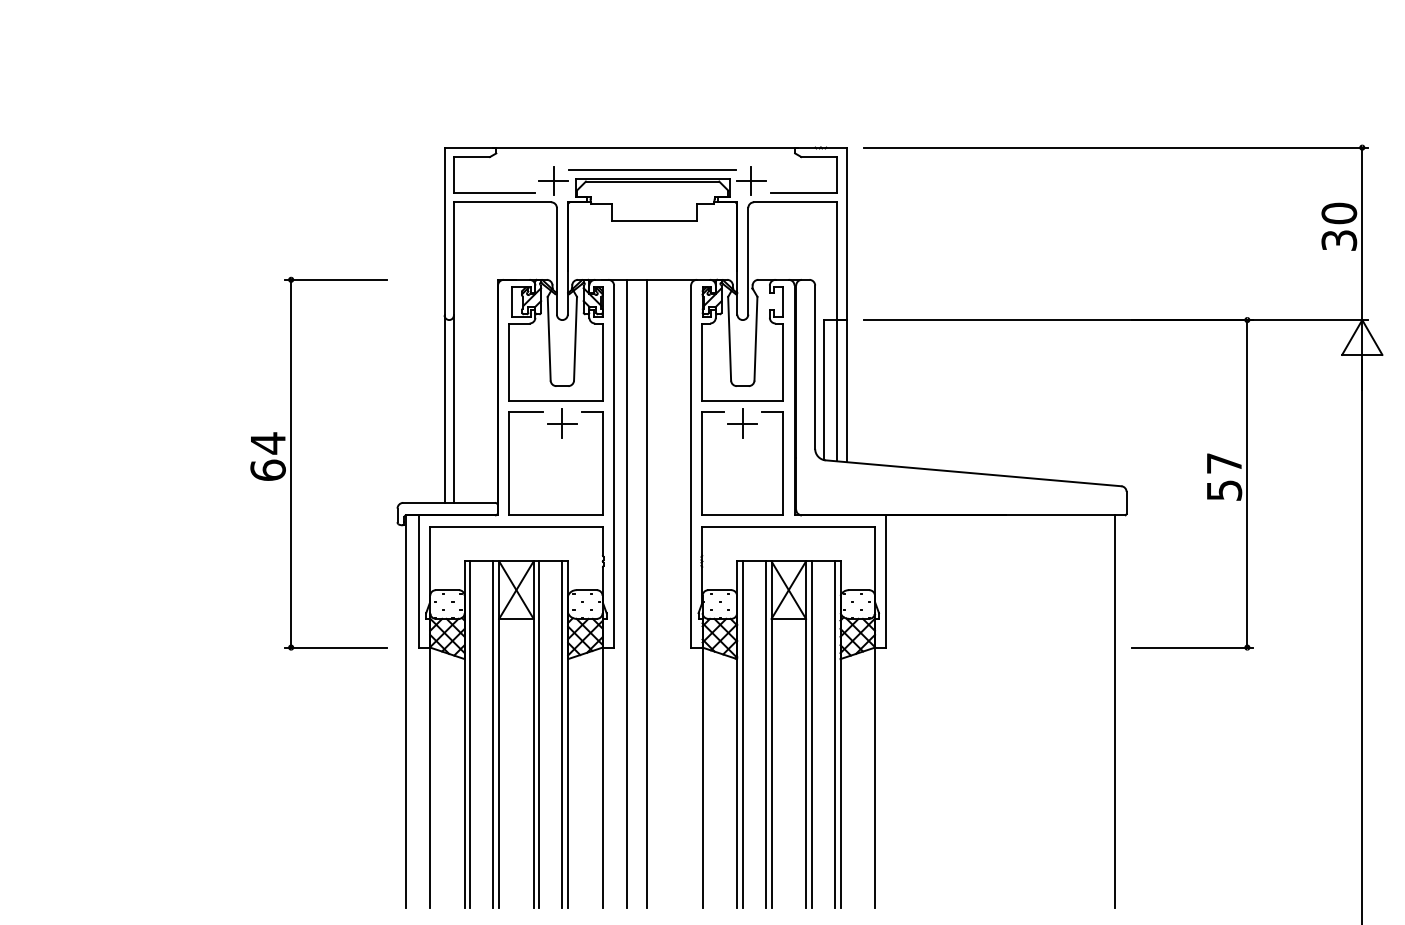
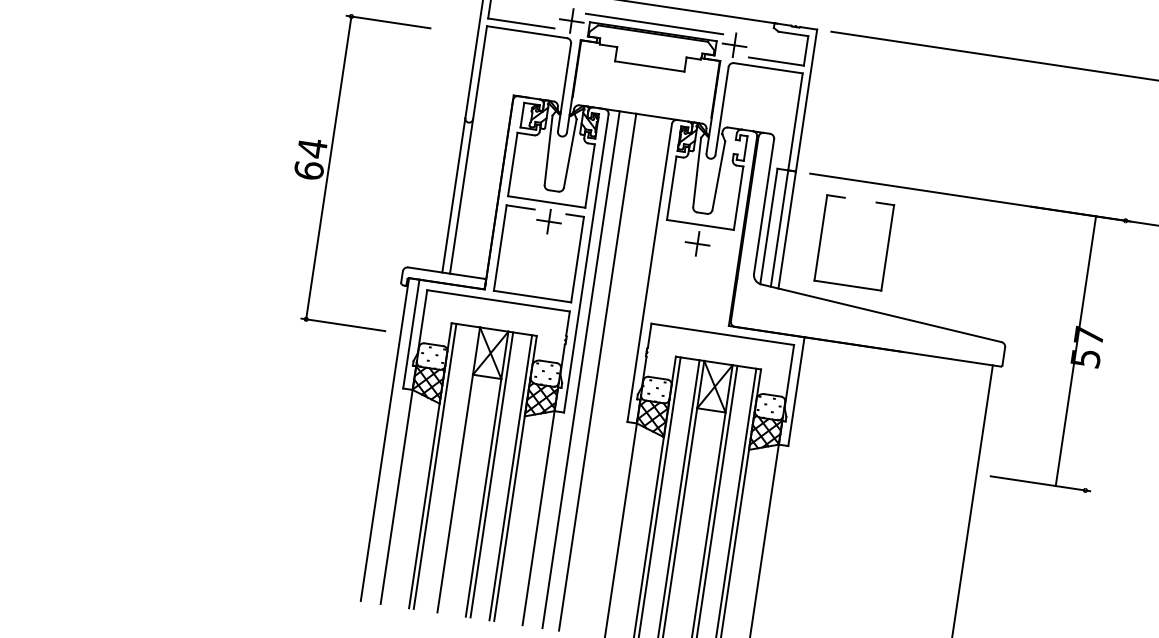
part: (291, 463) -> (329, 167), moved
part: (702, 463) -> (821, 237), moved
line: (1247, 483) -> (1076, 350), moved
line: (493, 734) -> (454, 469), removed

